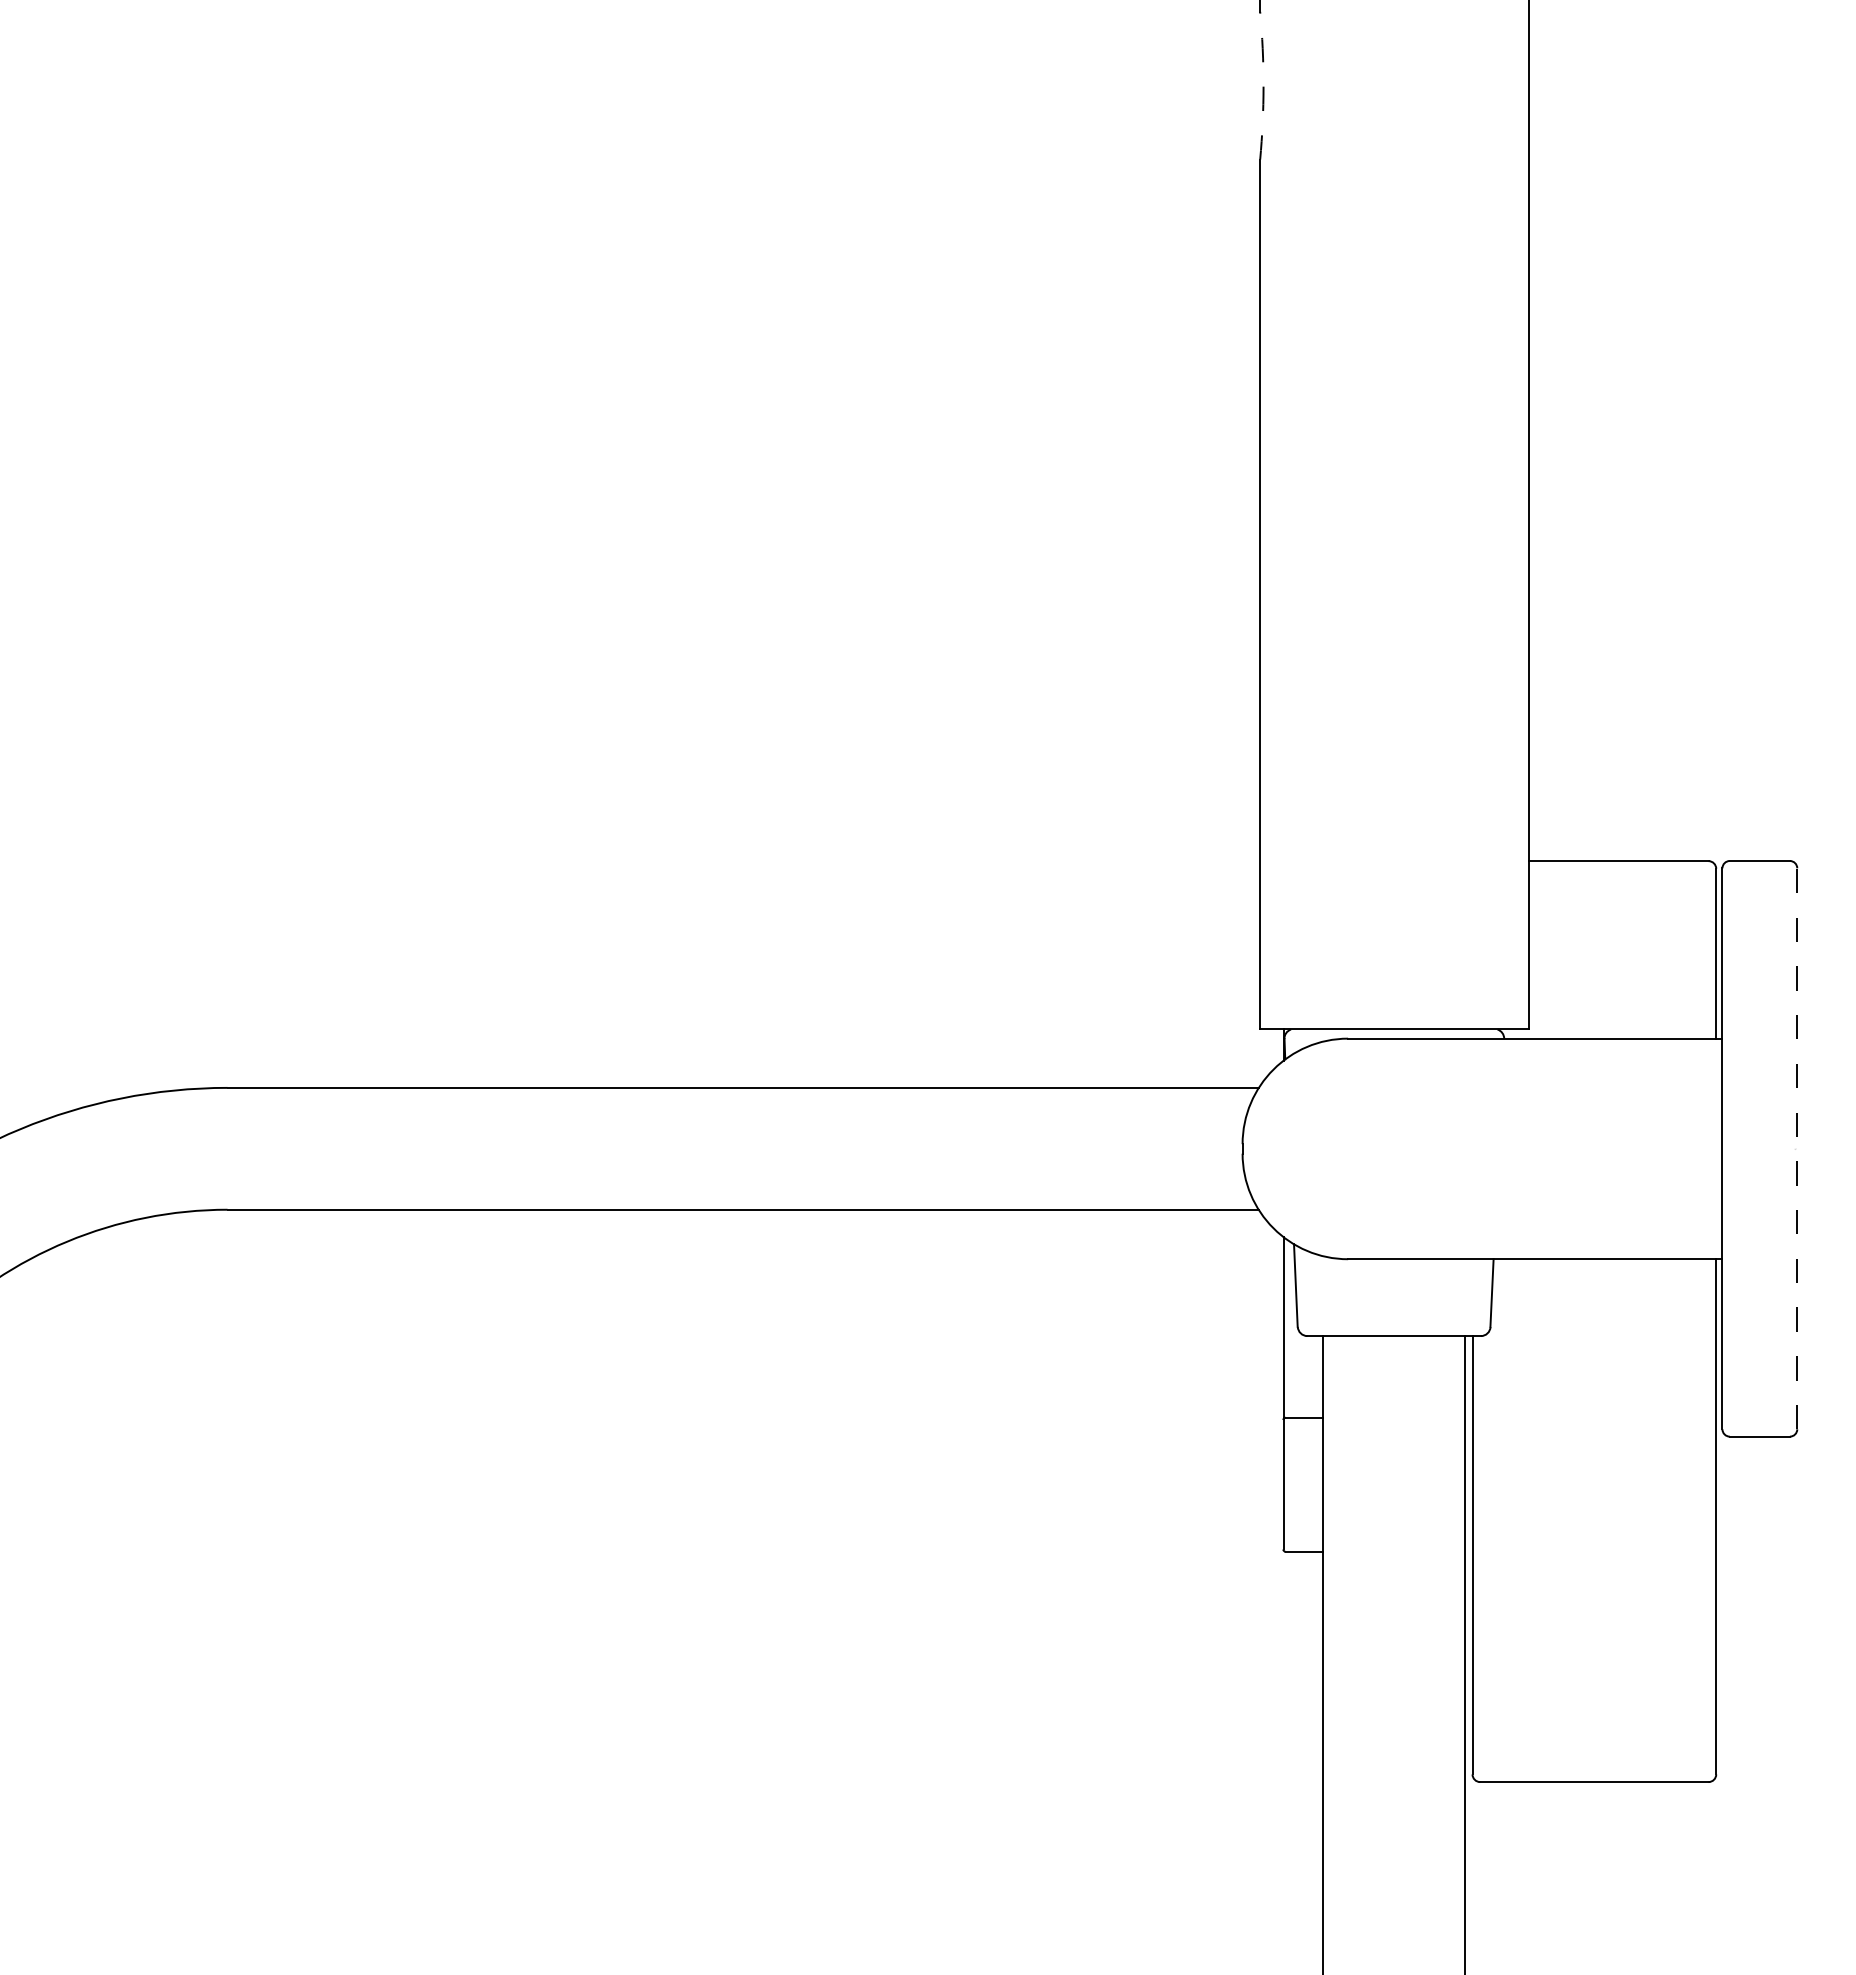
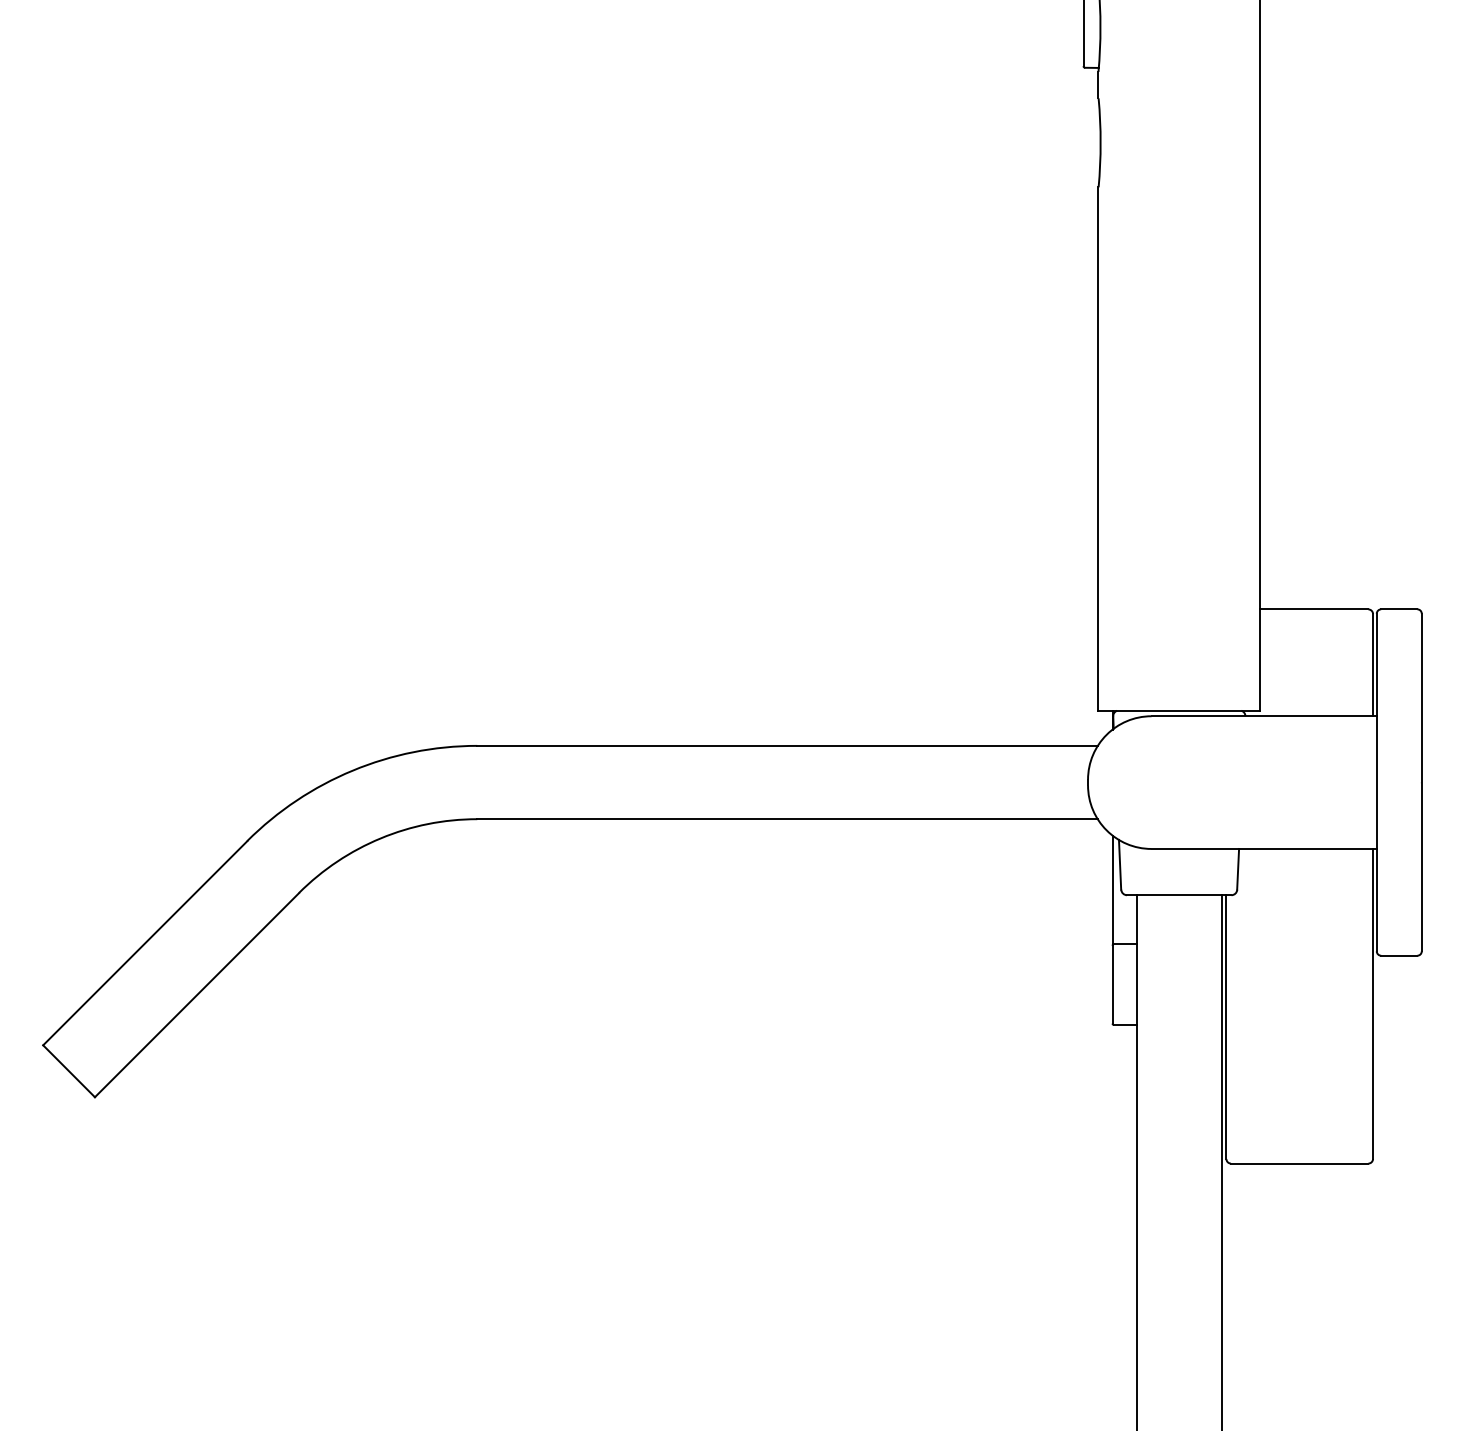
arc: (1263, 85) -> (1100, 142), dashed -> solid
line: (1796, 1148) -> (1421, 782), dashed -> solid

